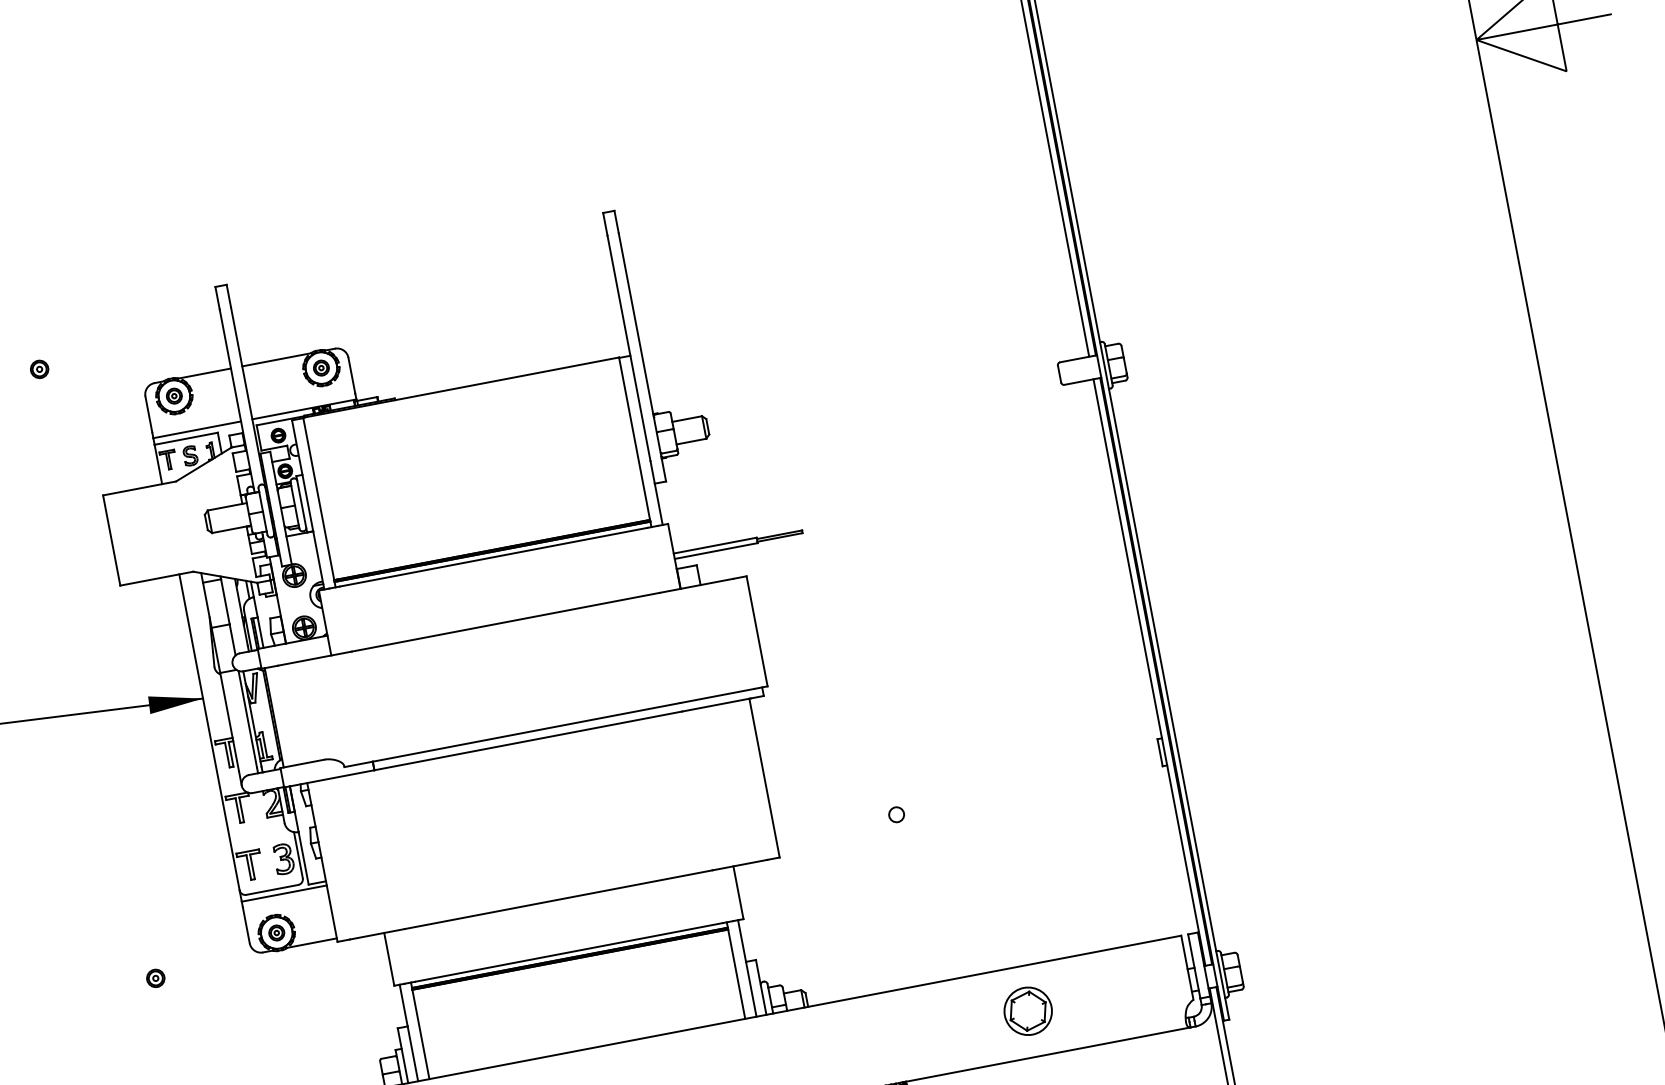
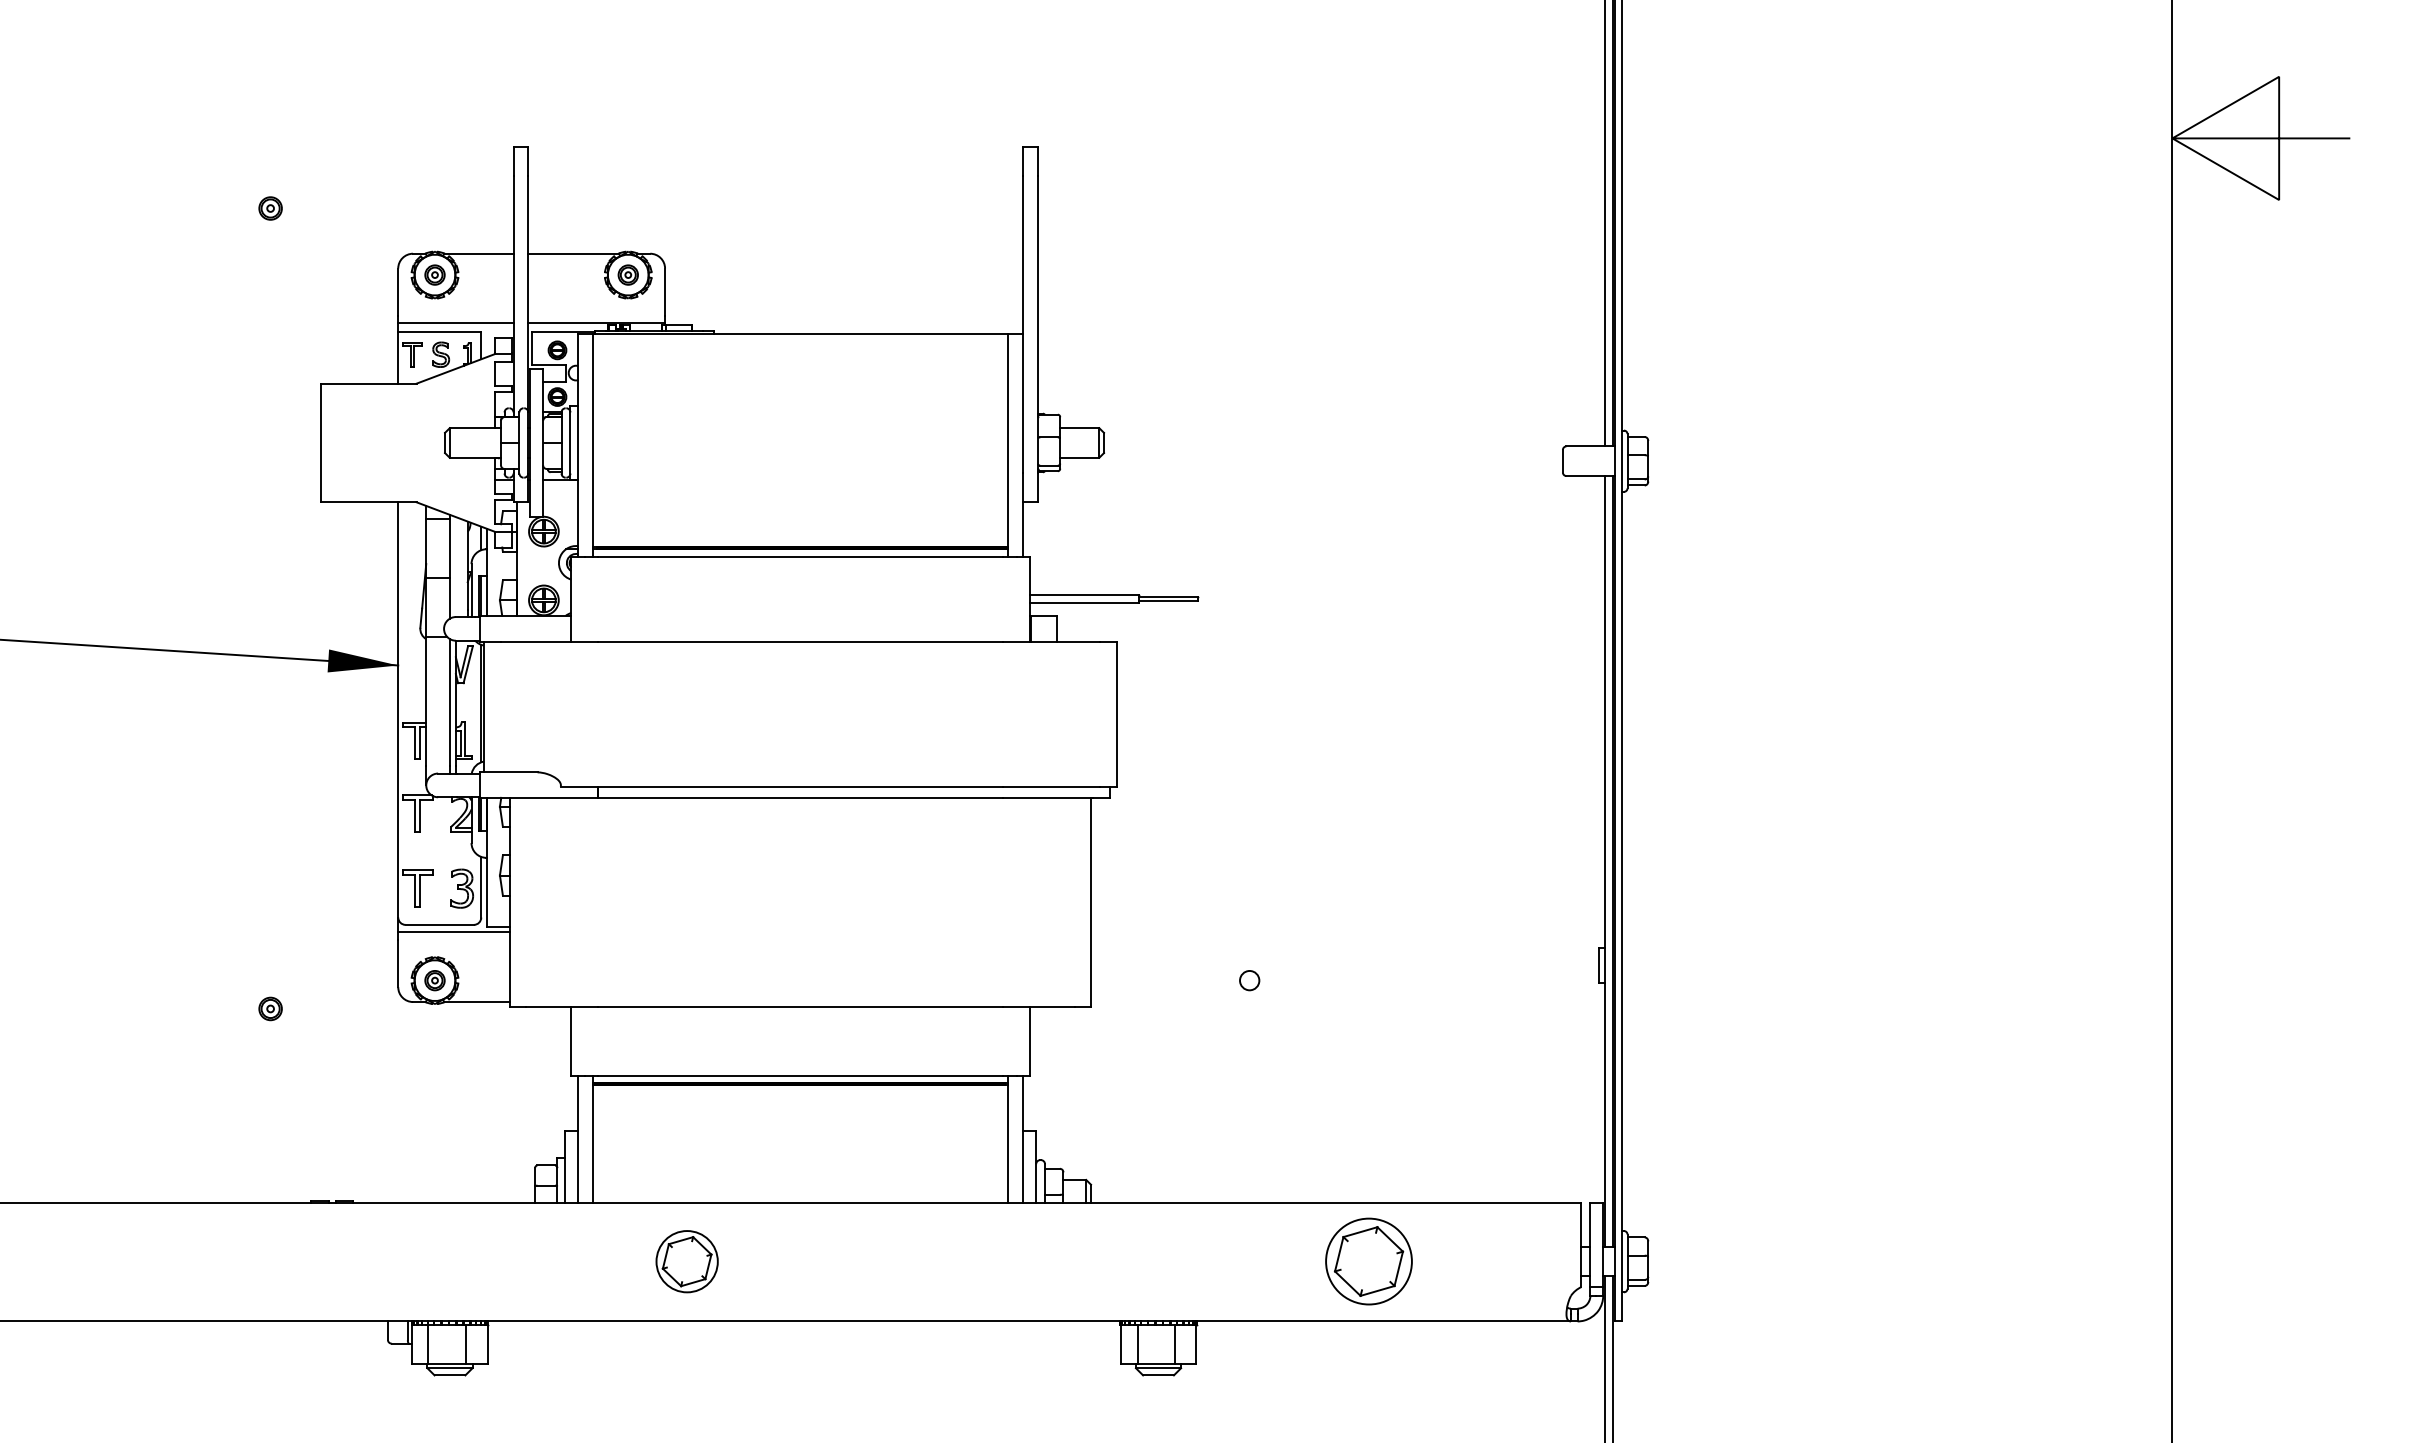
part: (1027, 1011) -> (1368, 1261), size x1.4

